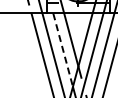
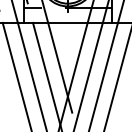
line: (63, 50) -> (47, 74), dashed -> solid

